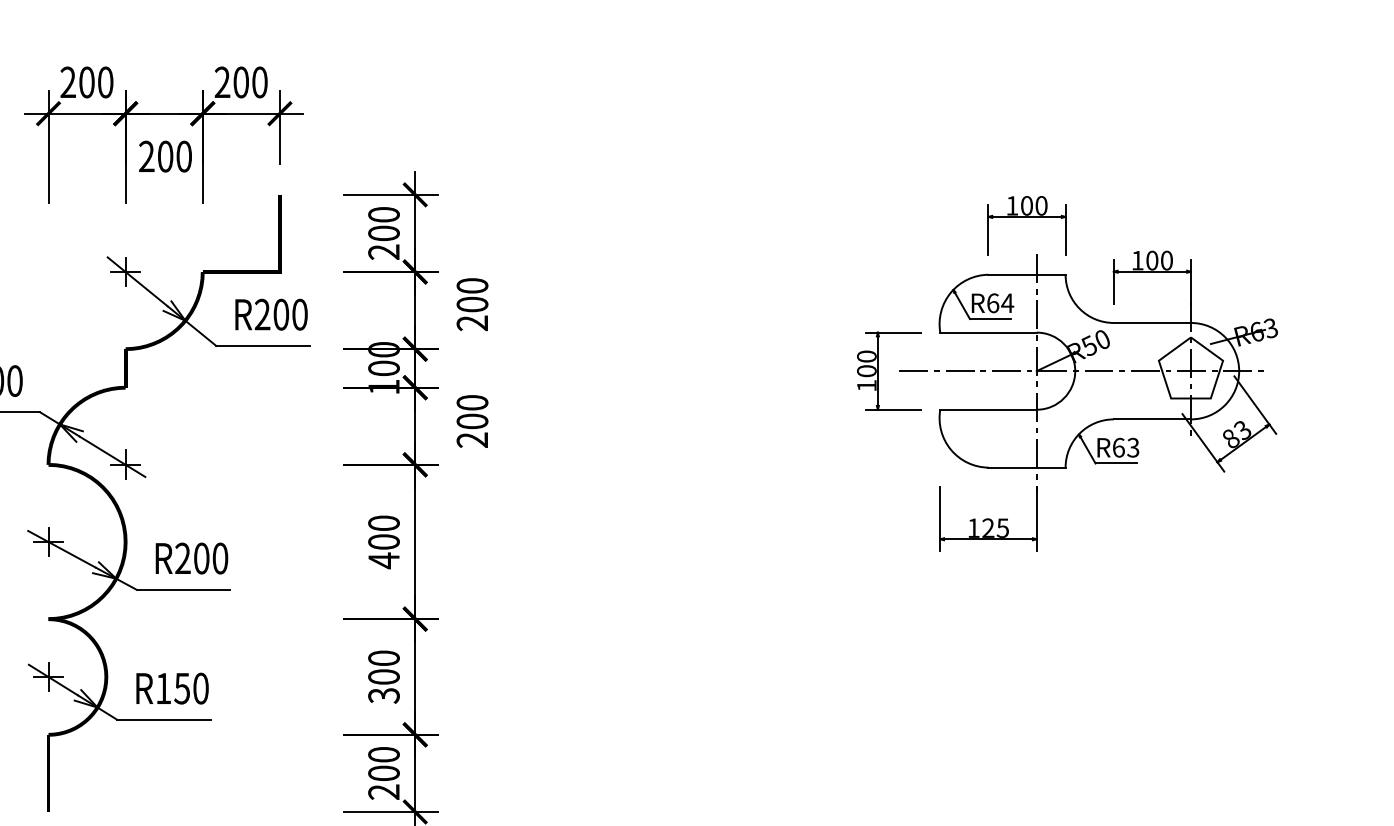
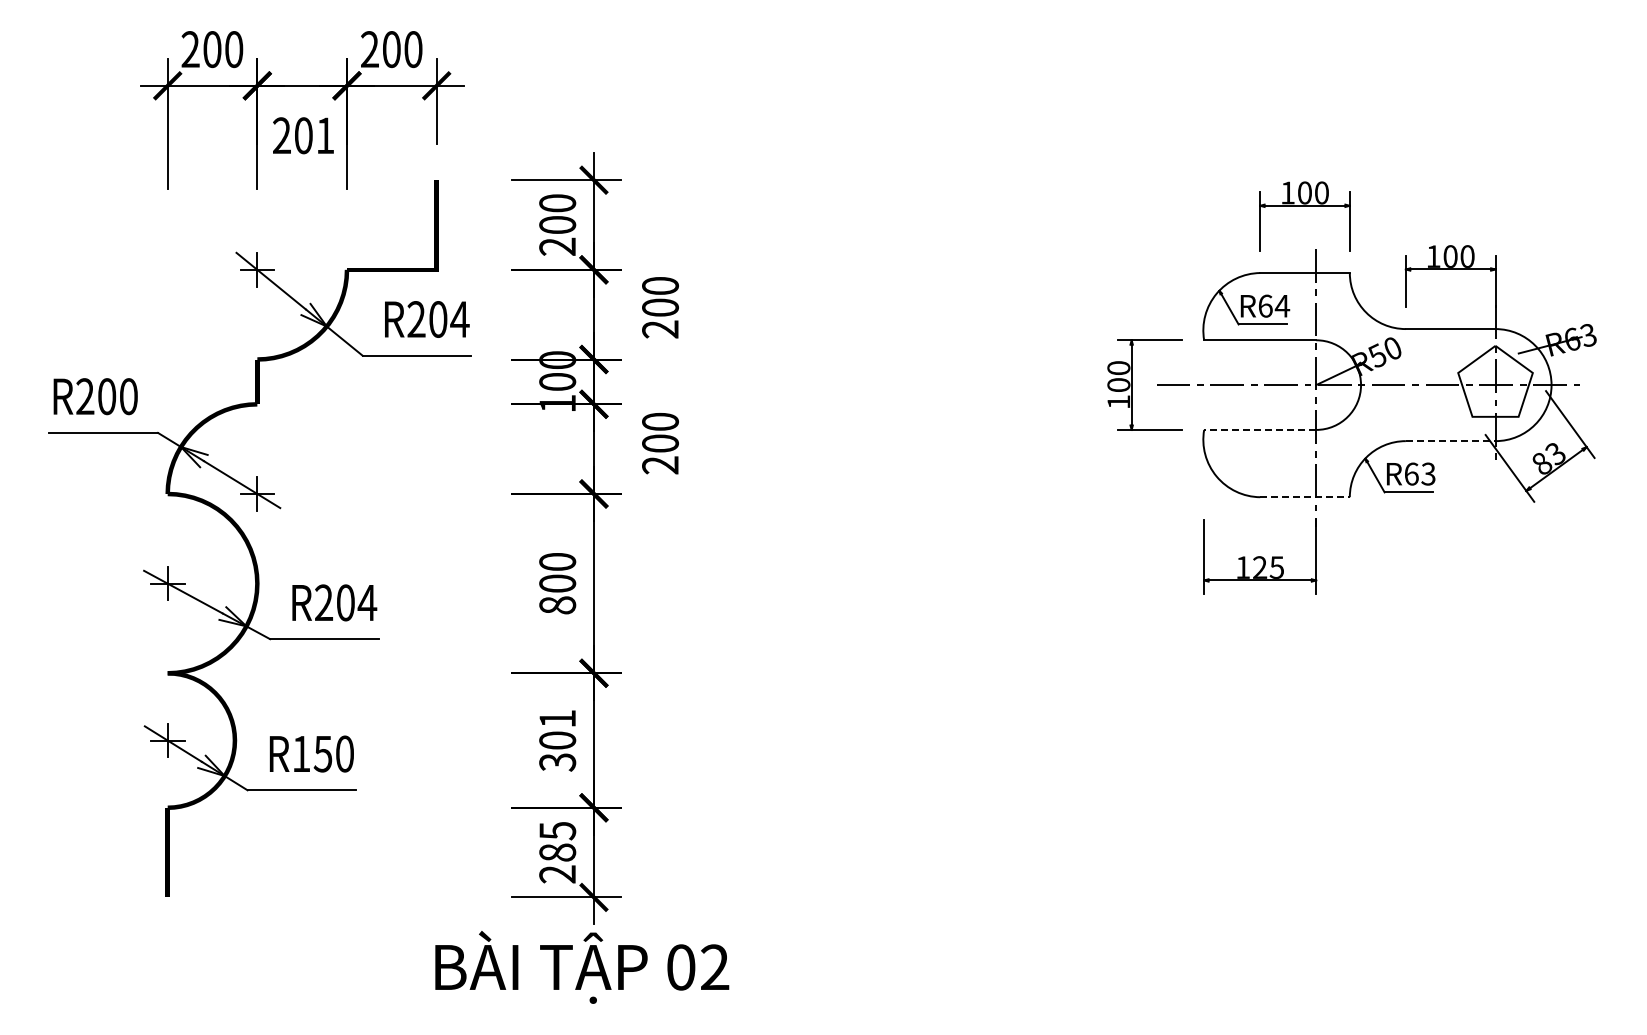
text: (184, 156) -> (325, 135), 200 -> 201
text: (299, 314) -> (459, 319), R200 -> R204
line: (987, 409) -> (1259, 429), solid -> dashed
line: (1152, 419) -> (1450, 441), solid -> dashed
line: (1027, 467) -> (1305, 497), solid -> dashed
text: (220, 558) -> (367, 602), R200 -> R204
text: (383, 560) -> (557, 605), 400 -> 800
text: (383, 658) -> (557, 718), 300 -> 301
text: (383, 763) -> (557, 841), 200 -> 285

